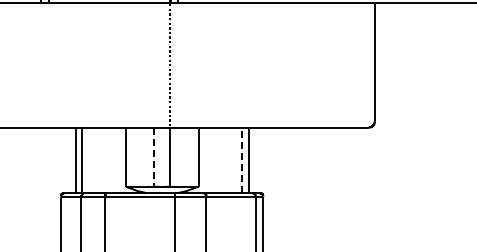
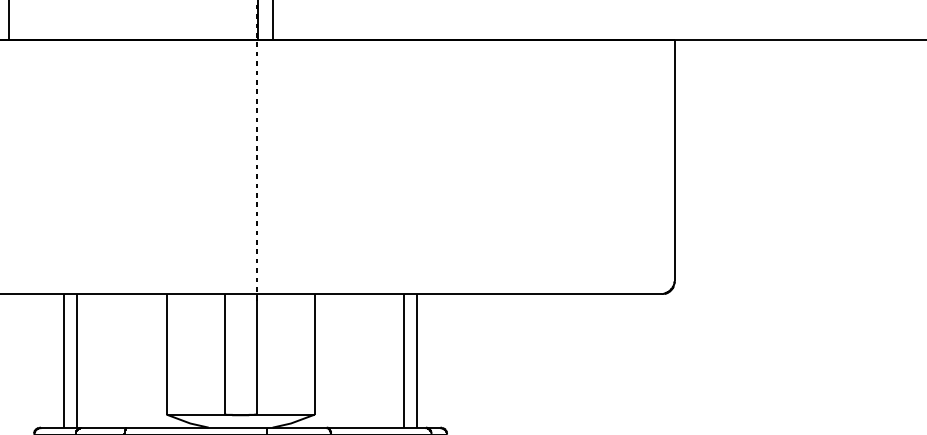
line: (154, 157) -> (225, 355), dashed -> solid
line: (242, 160) -> (404, 361), dashed -> solid

